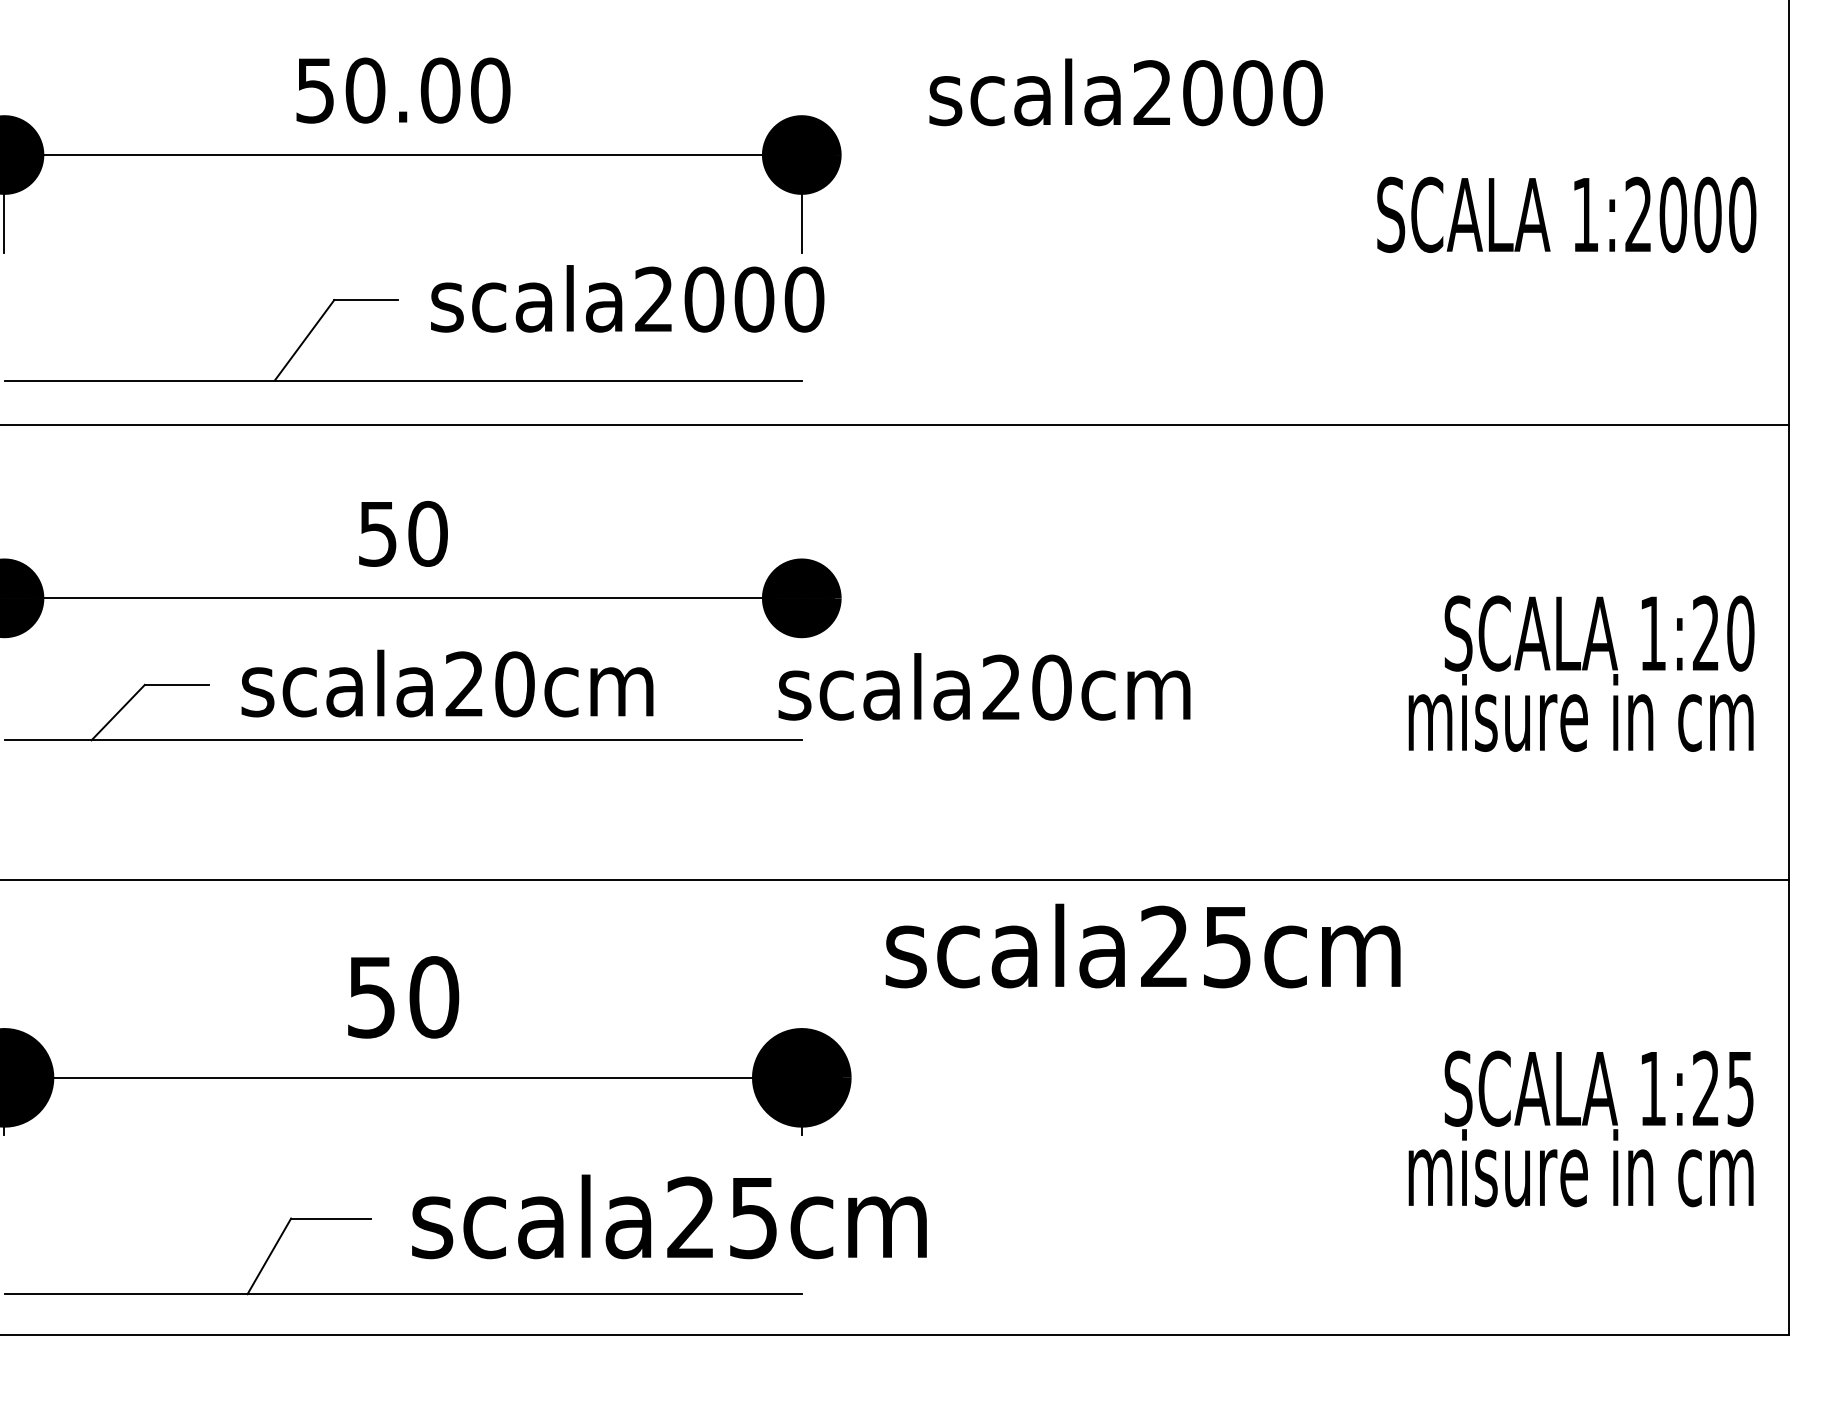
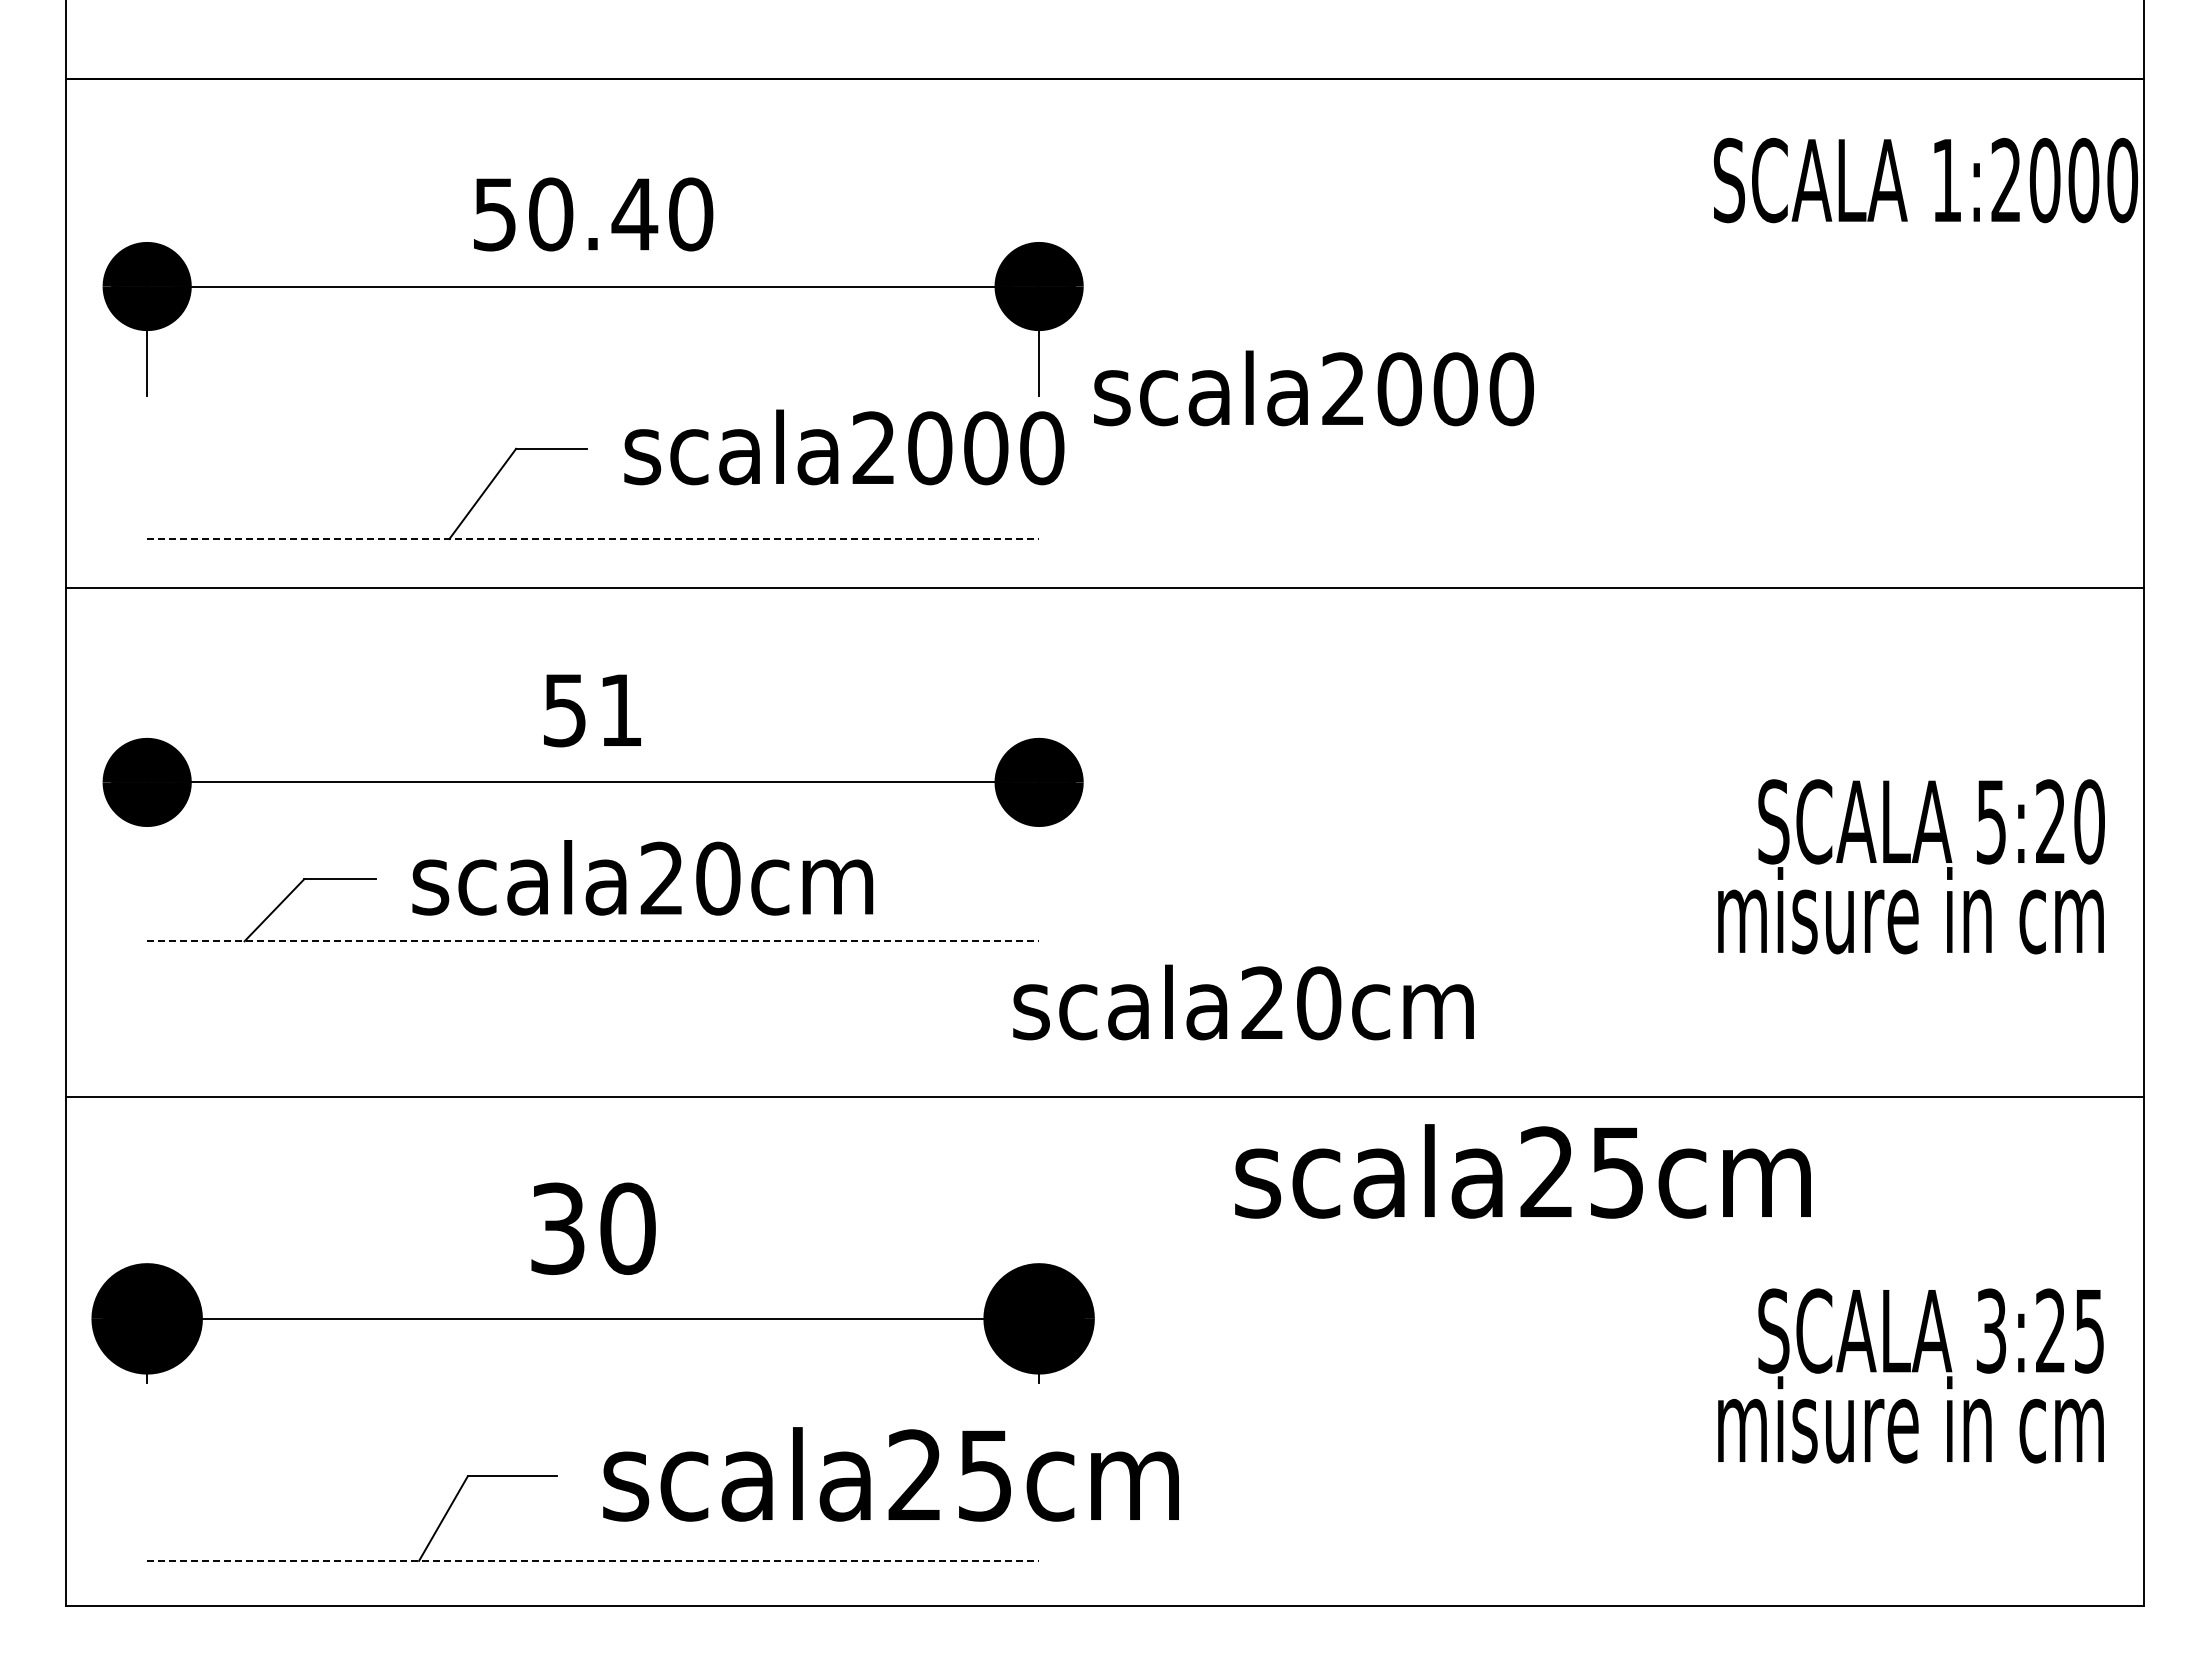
text: (440, 90) -> (634, 214), 50.00 -> 50.40
text: (1125, 92) -> (1313, 388), moved
text: (1566, 214) -> (1925, 180), moved
line: (403, 380) -> (593, 538), solid -> dashed
text: (428, 534) -> (621, 710), 50 -> 51
text: (1653, 634) -> (1991, 822), 1:20 -> 5:20
text: (984, 686) -> (1243, 1002), moved
line: (403, 740) -> (593, 941), solid -> dashed
text: (1142, 946) -> (1522, 1171), moved
text: (371, 997) -> (557, 1228), 50 -> 30
text: (1653, 1088) -> (1991, 1330), 1:25 -> 3:25
line: (403, 1293) -> (593, 1560), solid -> dashed

